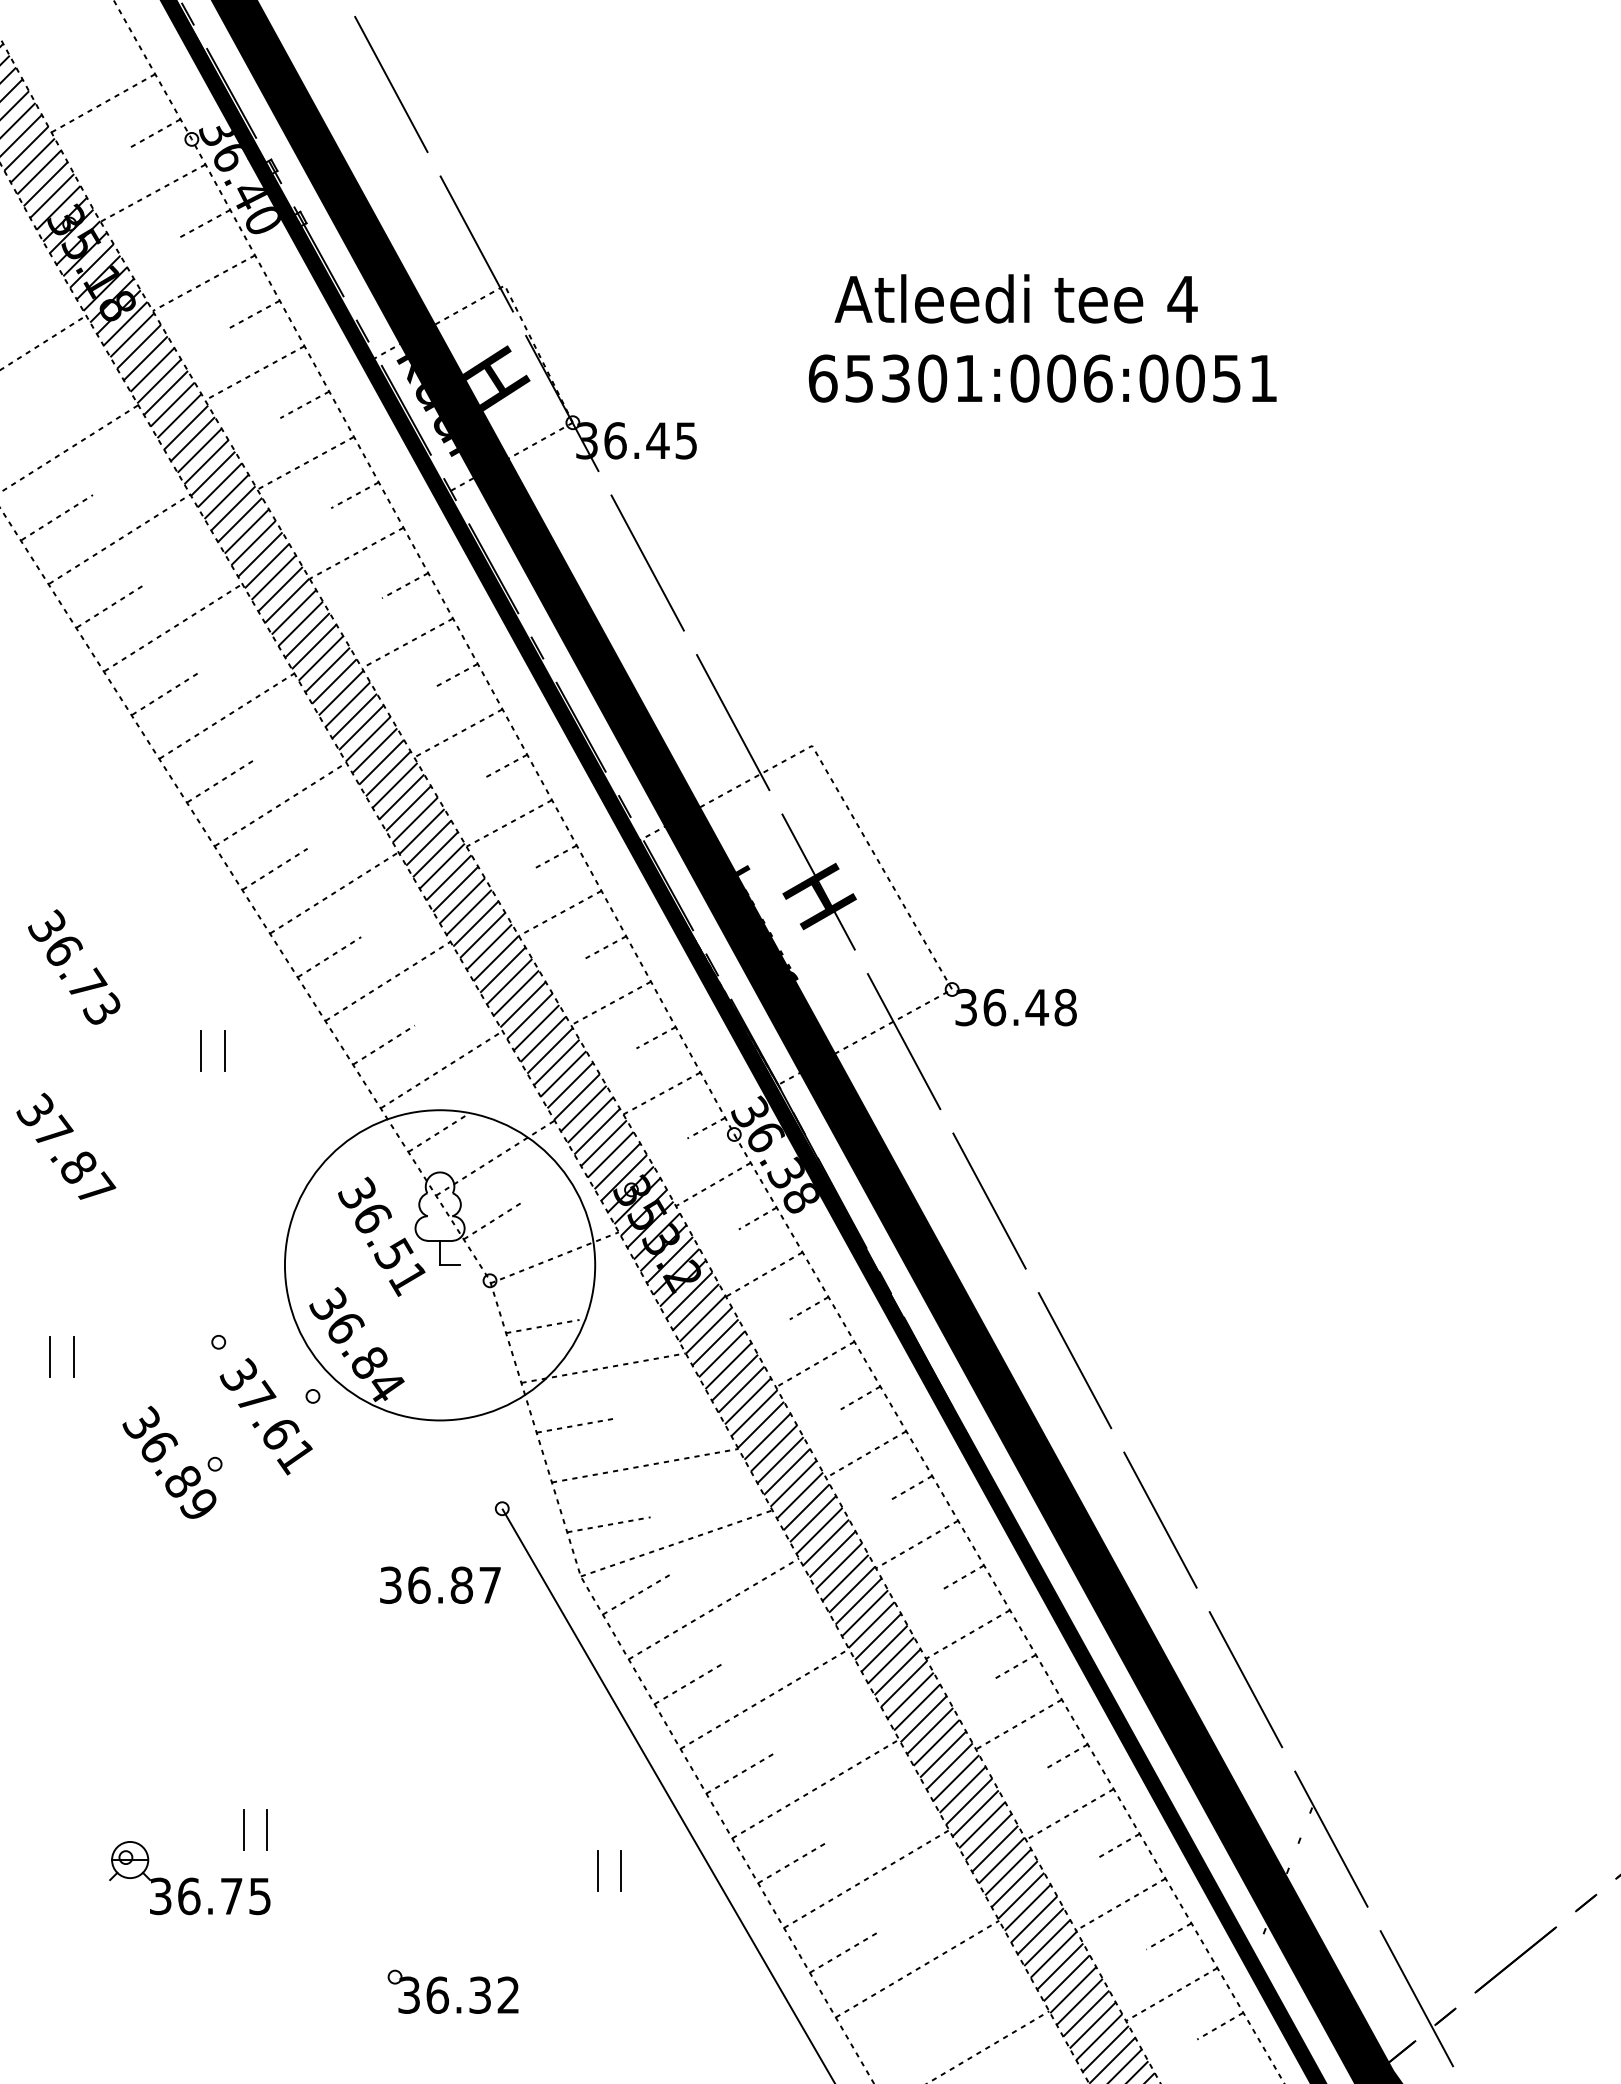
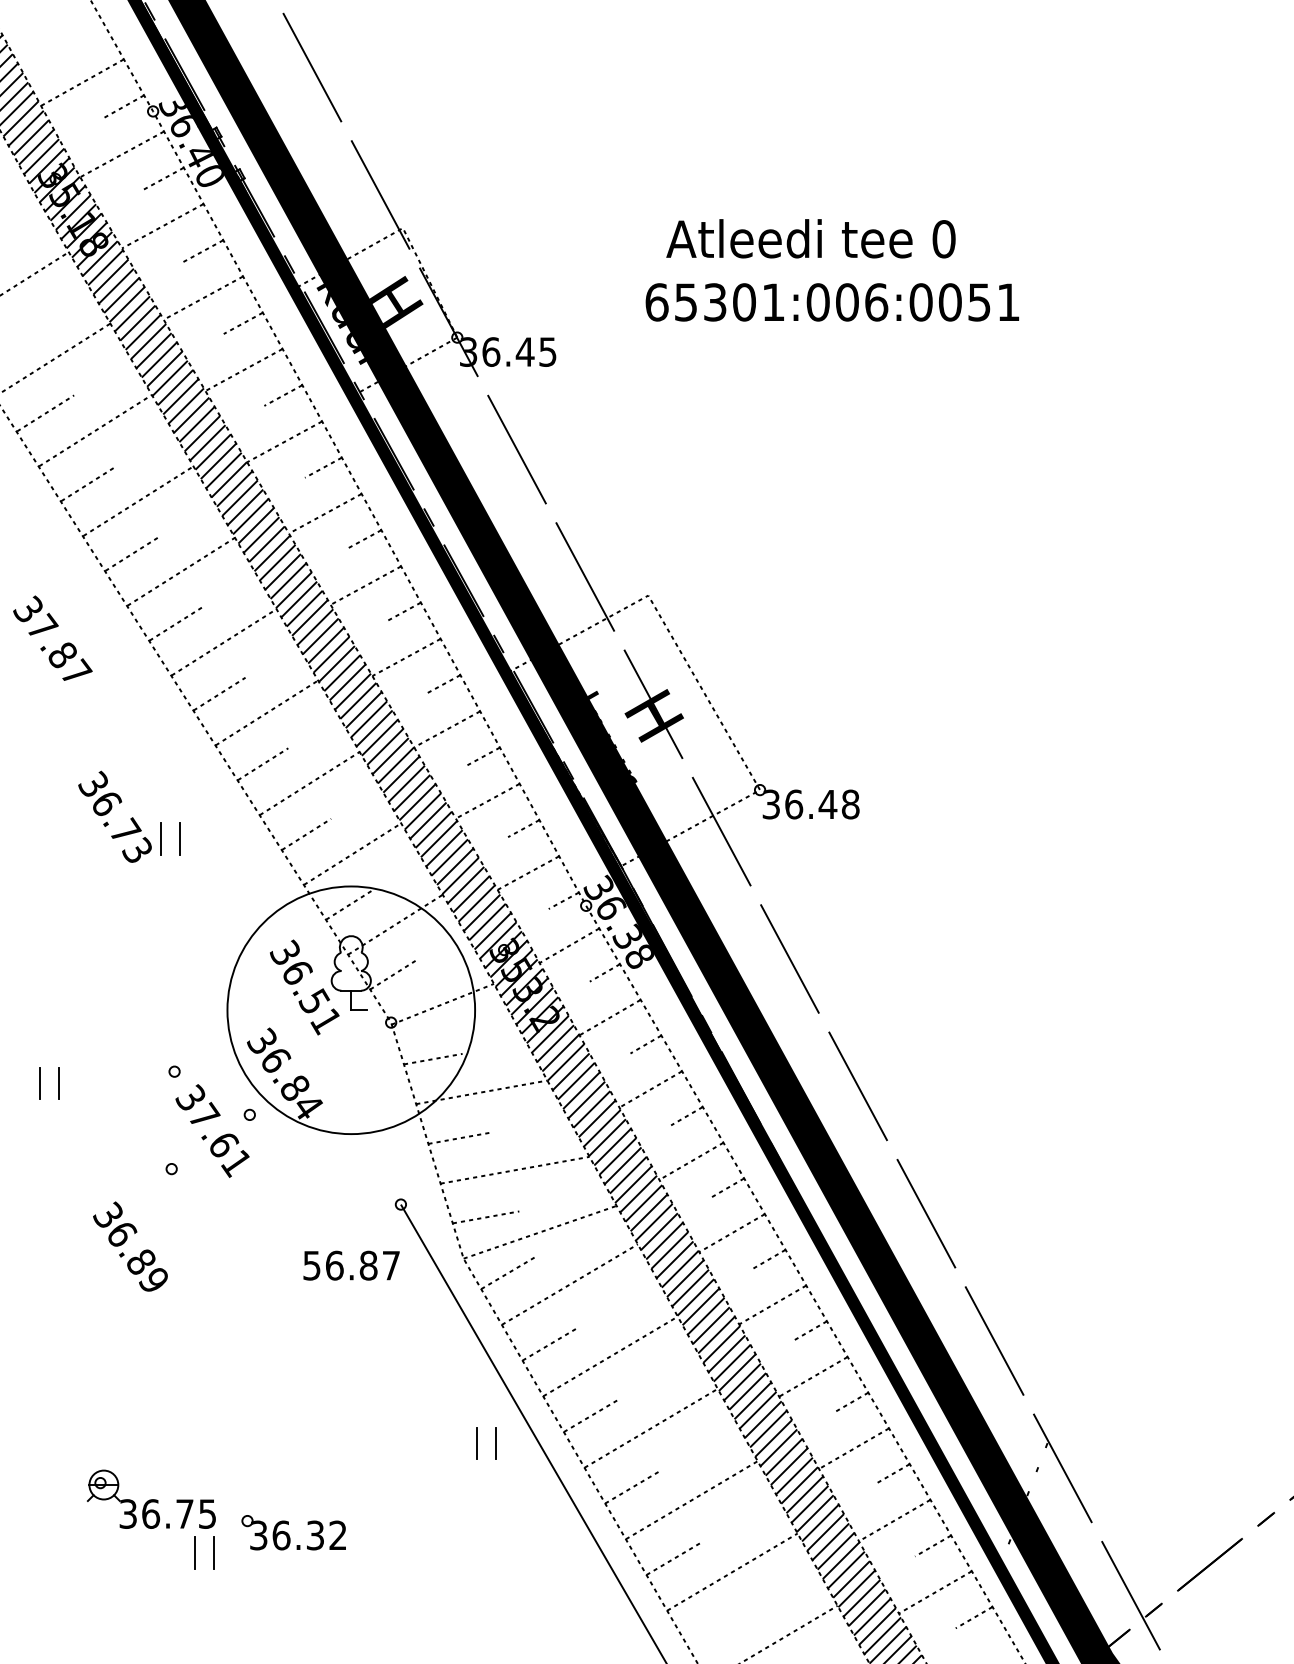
text: (1182, 299) -> (943, 239), 4 -> 0
text: (74, 966) -> (115, 816), moved
text: (66, 1145) -> (53, 637), moved
text: (169, 1461) -> (130, 1245), moved
text: (390, 1584) -> (311, 1265), 36.87 -> 56.87
part: (244, 1829) -> (195, 1552), moved
part: (598, 1870) -> (477, 1443), moved
part: (452, 1991) -> (293, 1532), moved

